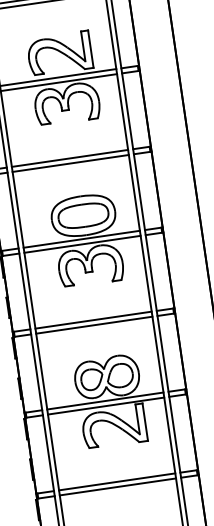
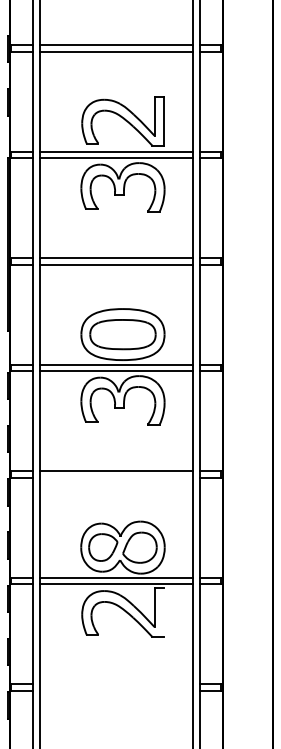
line: (93, 325) -> (115, 477), removed
line: (145, 422) -> (163, 612), removed
line: (116, 482) -> (115, 684), removed
line: (117, 486) -> (115, 690), removed

